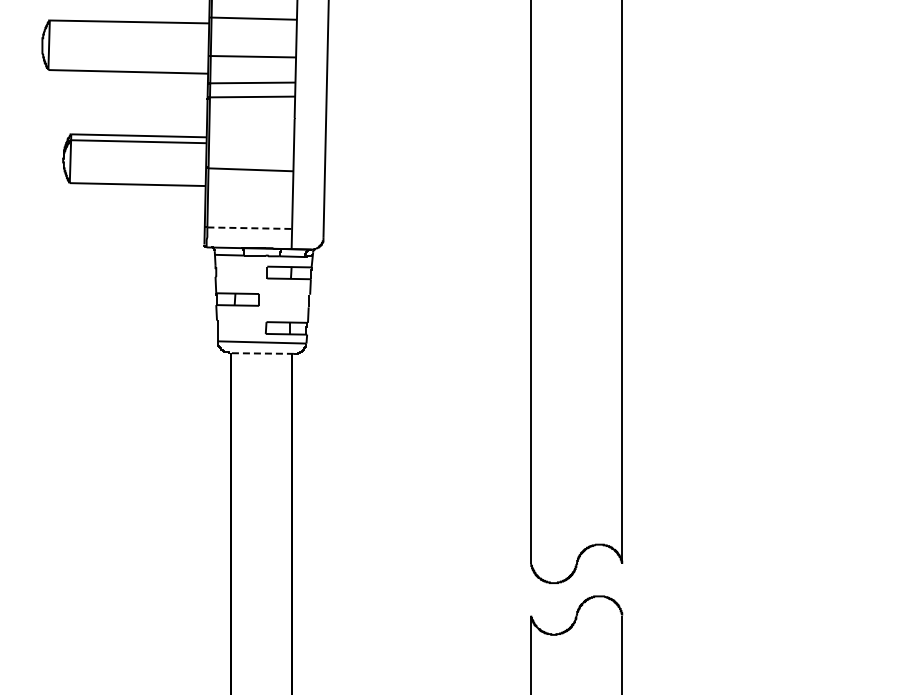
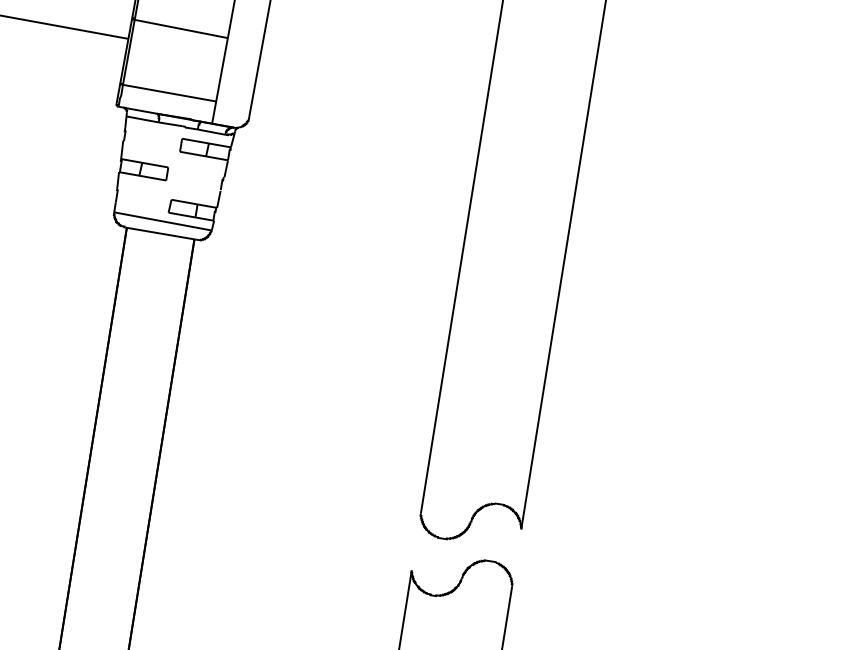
line: (249, 228) -> (169, 93), dashed -> solid
line: (261, 353) -> (160, 233), dashed -> solid

